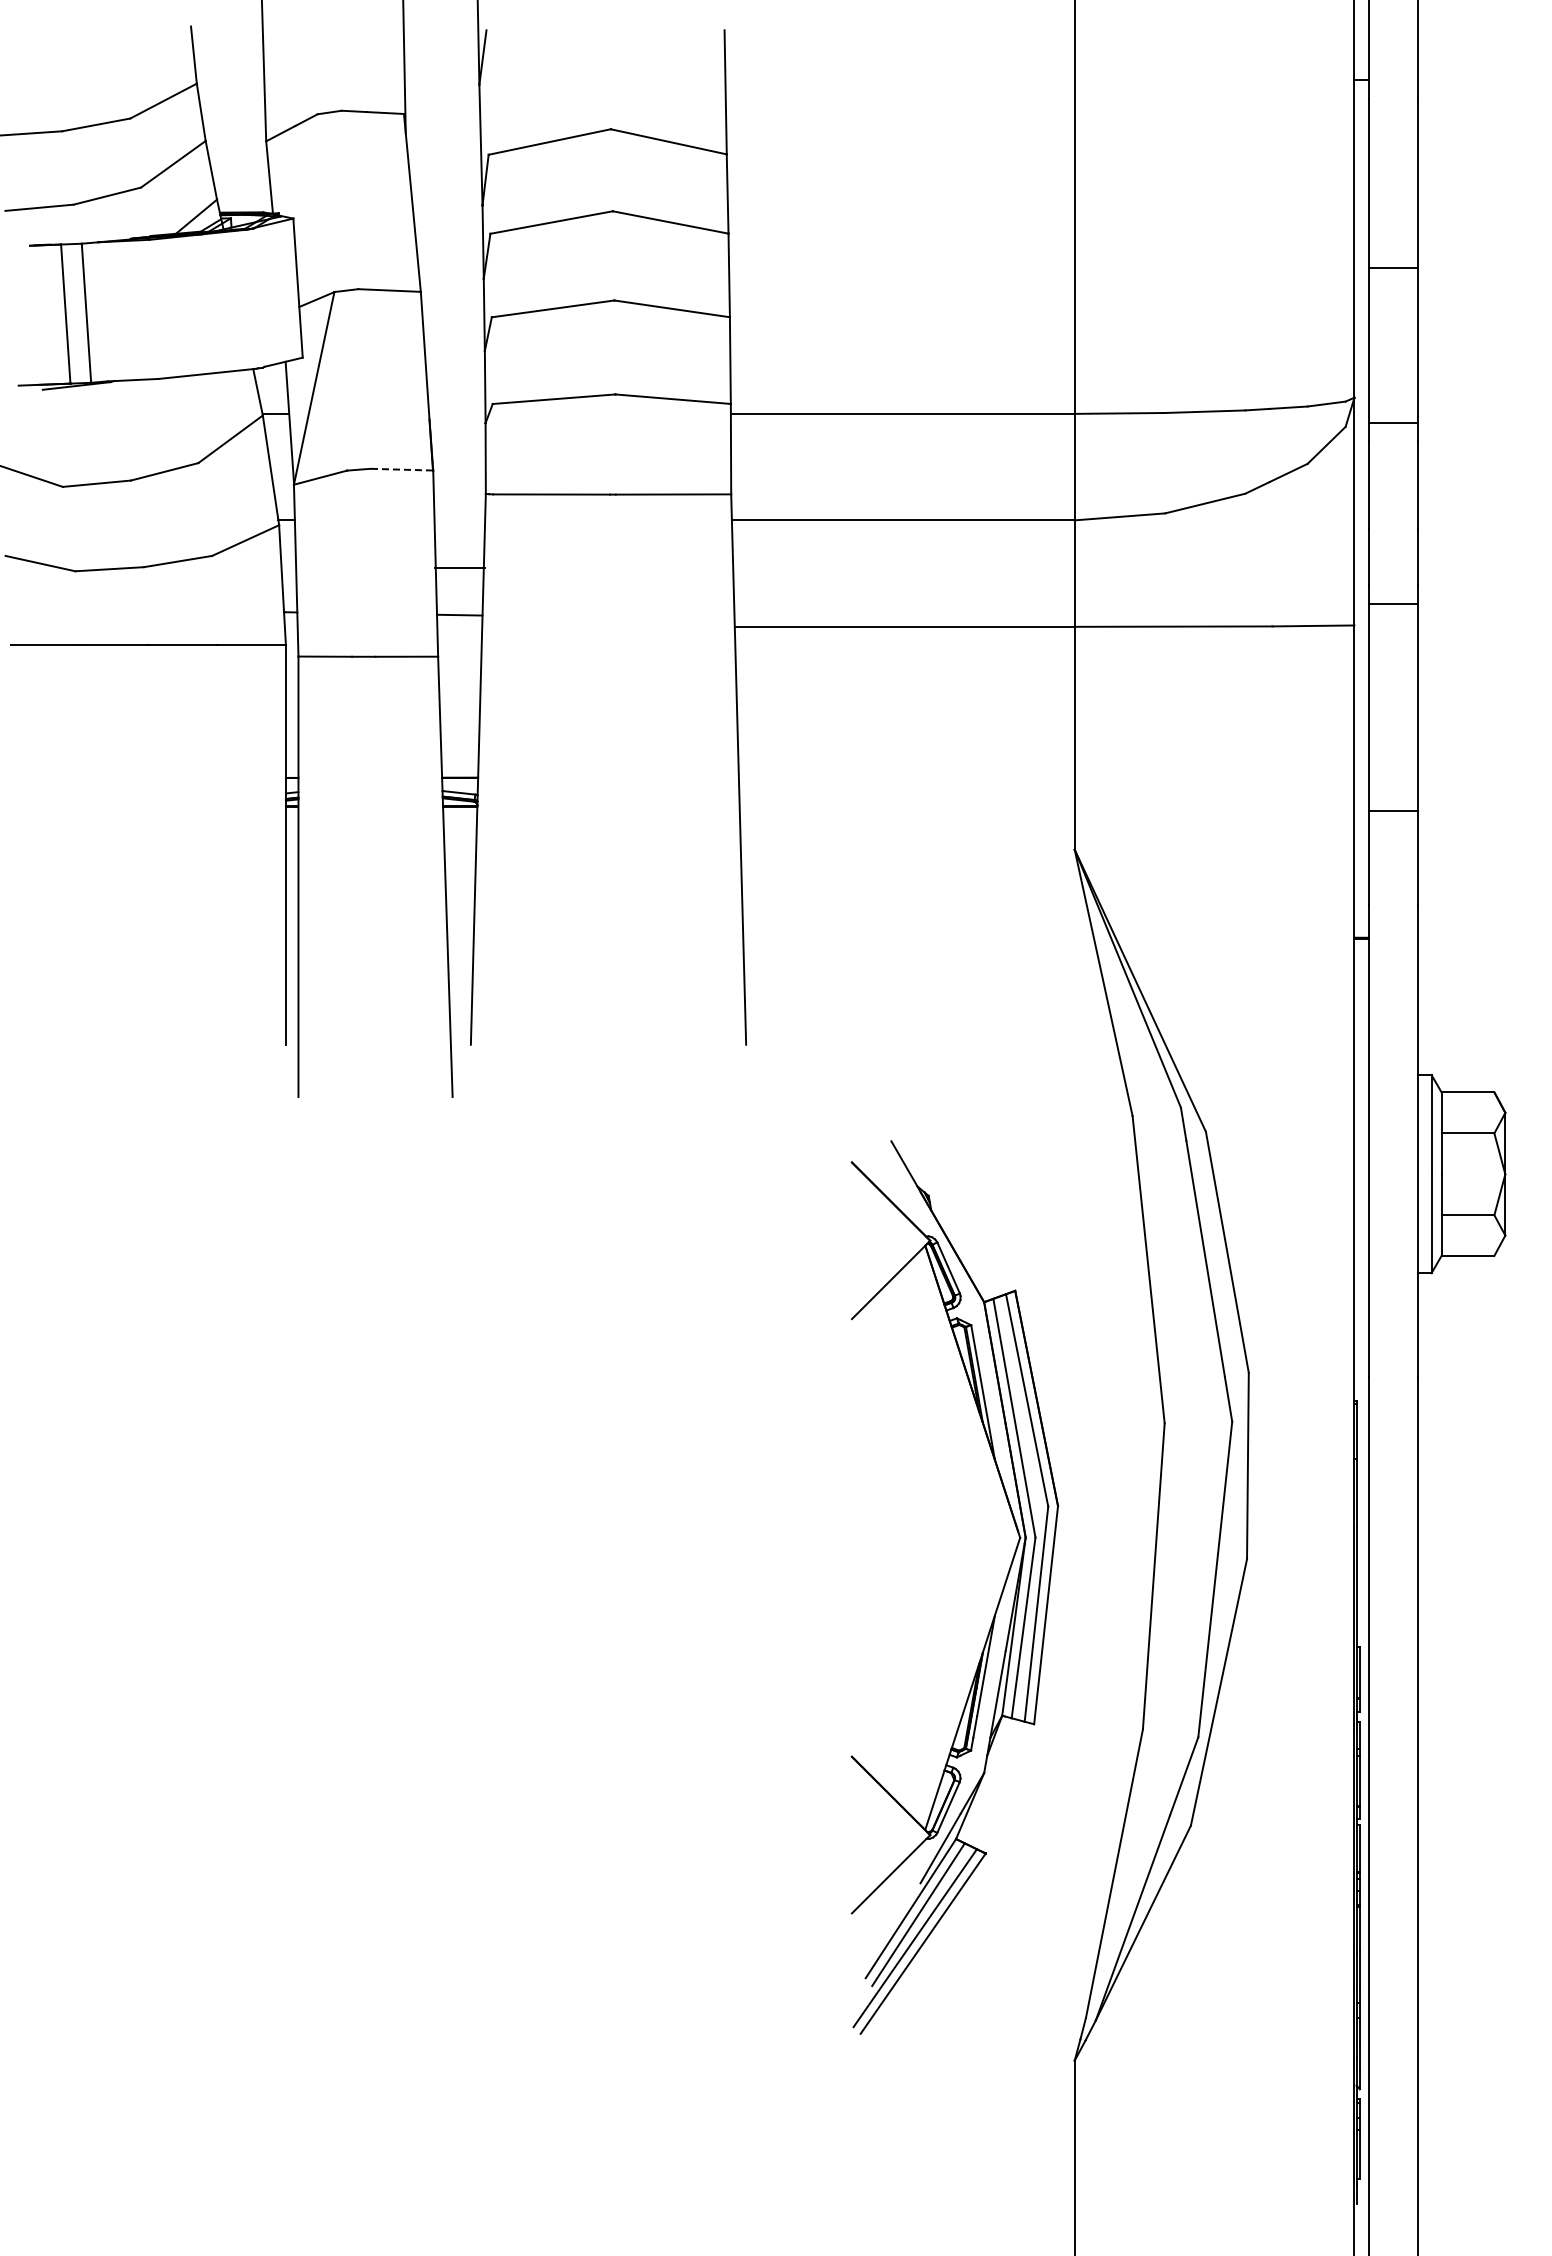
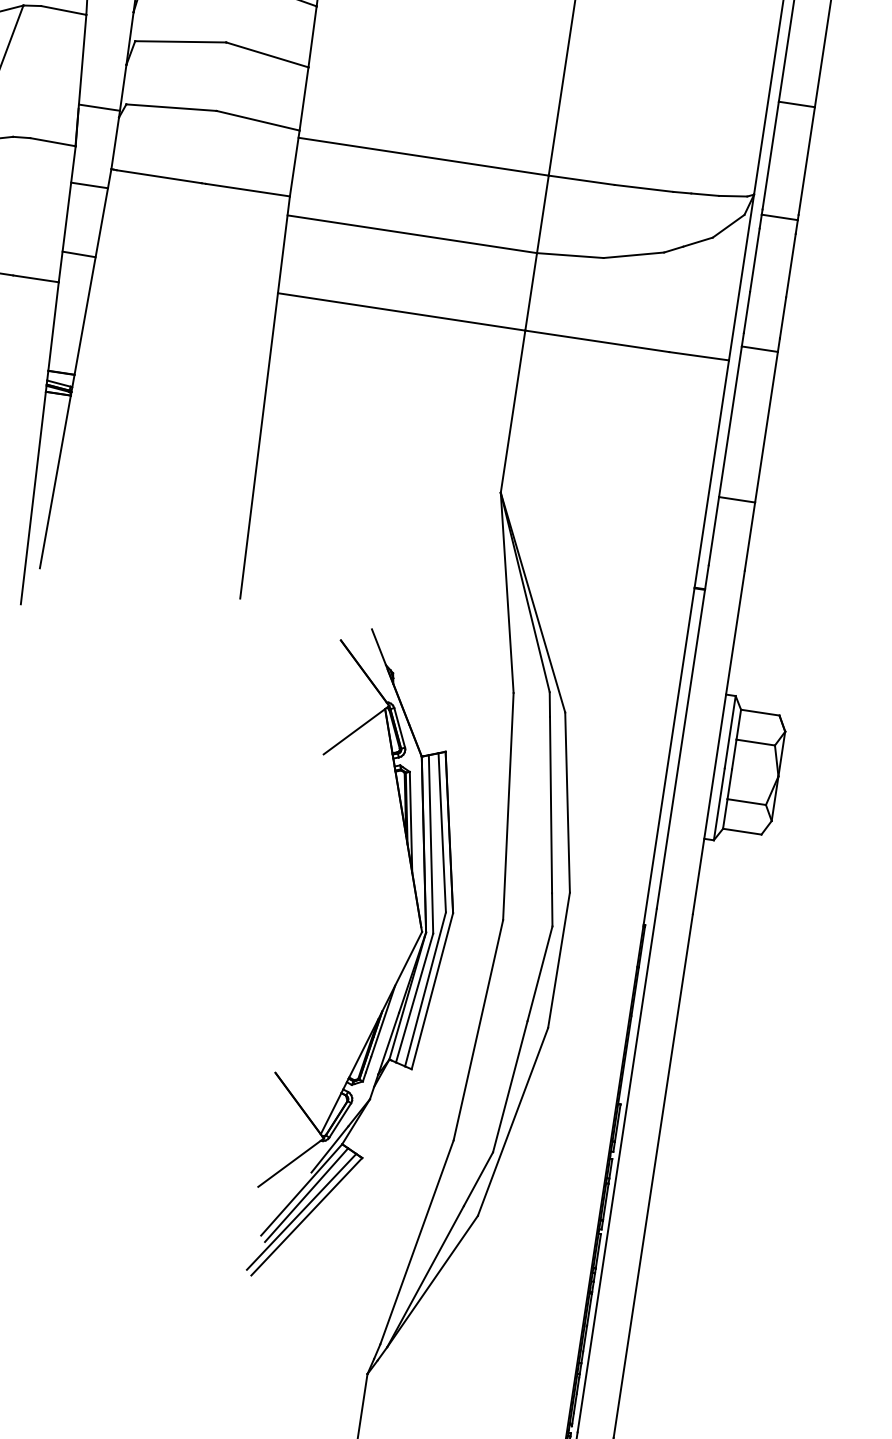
line: (457, 413) -> (99, 107), added
line: (401, 469) -> (52, 142), dashed -> solid
line: (459, 568) -> (89, 185), moved
part: (998, 1600) -> (399, 975), moved

